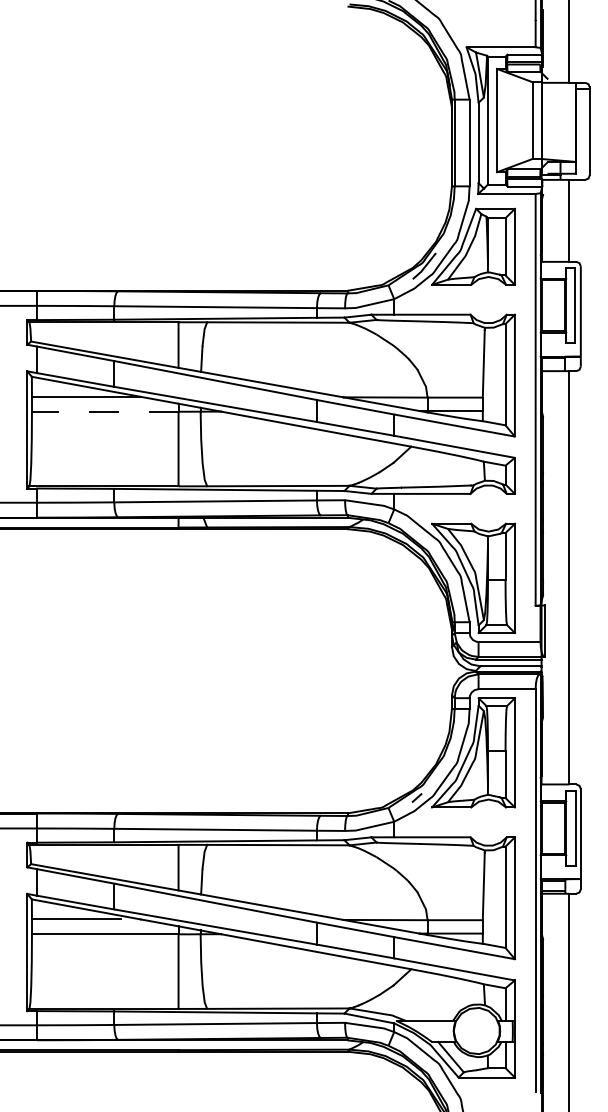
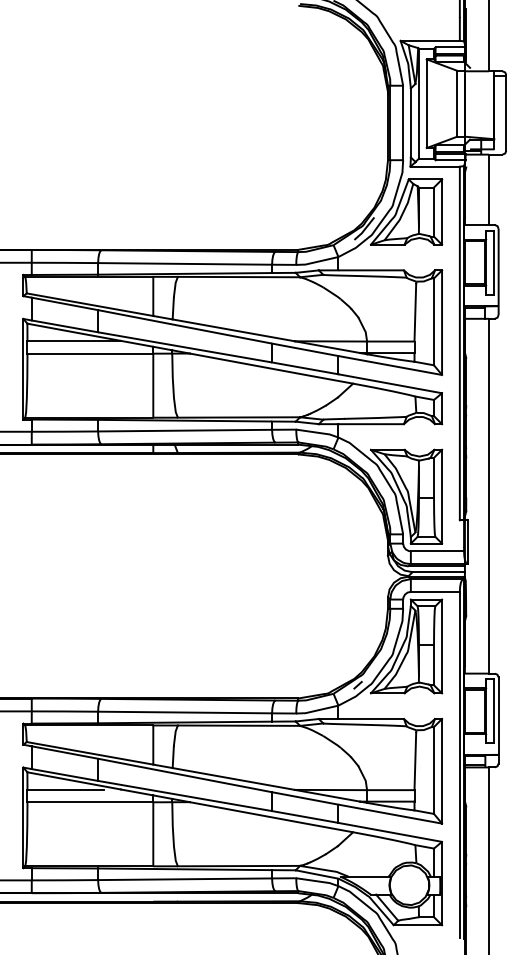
line: (105, 411) -> (90, 353), dashed -> solid

